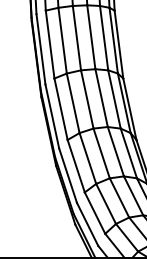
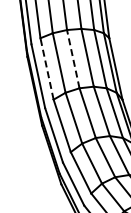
line: (87, 99) -> (73, 59), solid -> dashed
line: (60, 108) -> (46, 68), solid -> dashed

